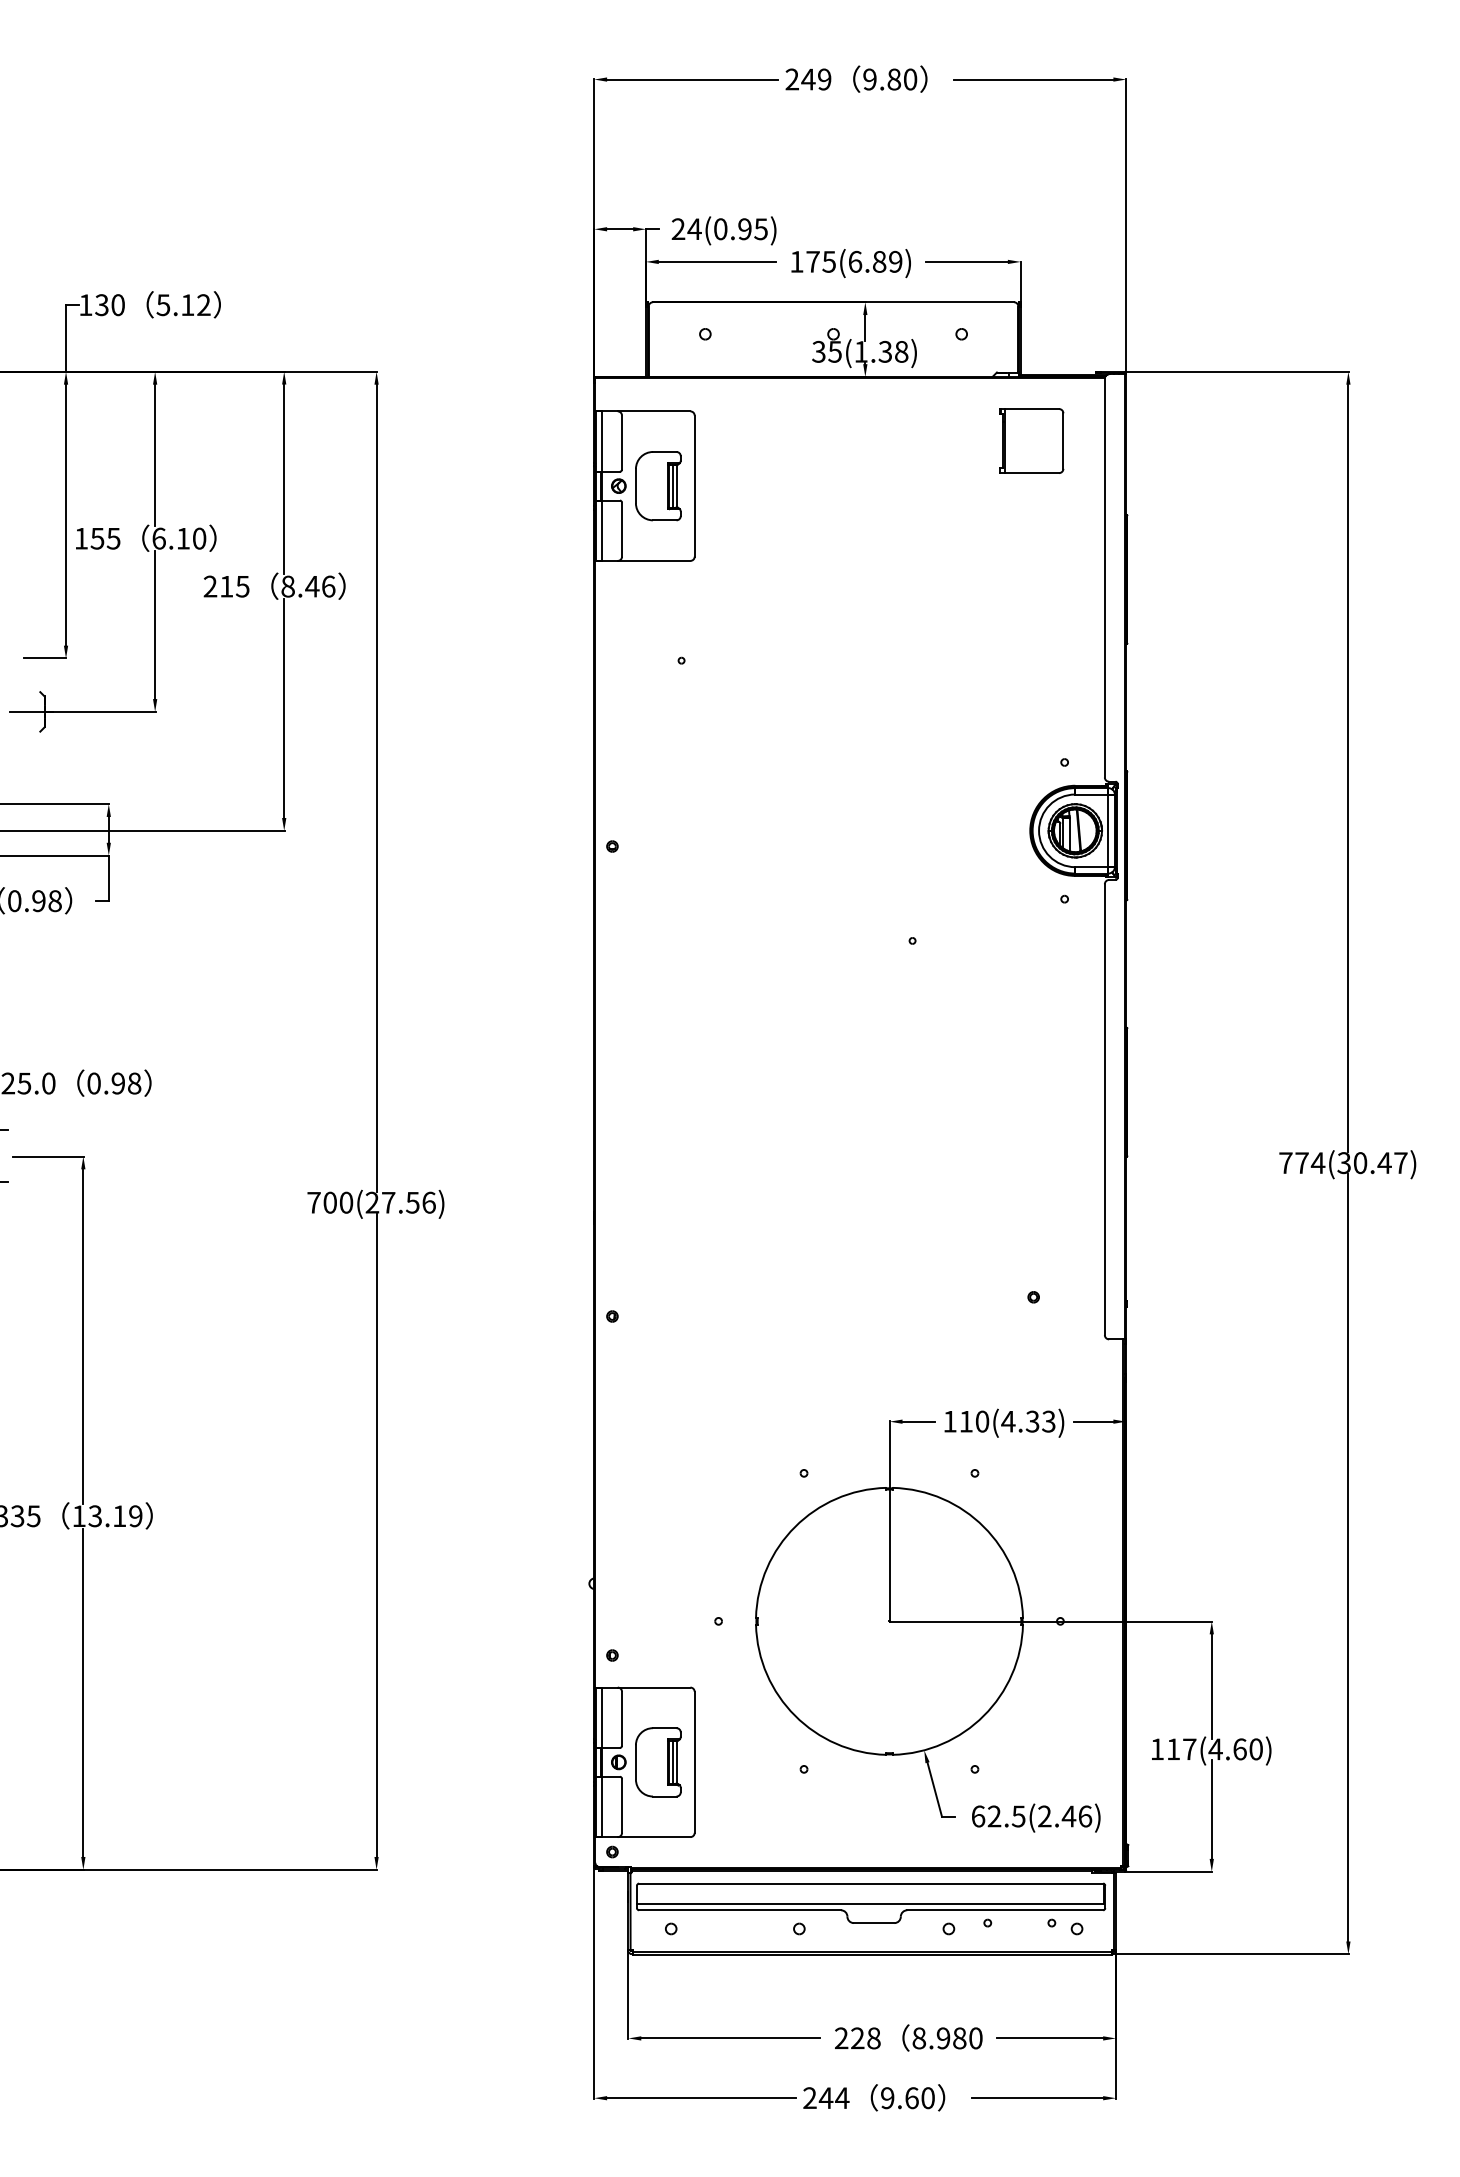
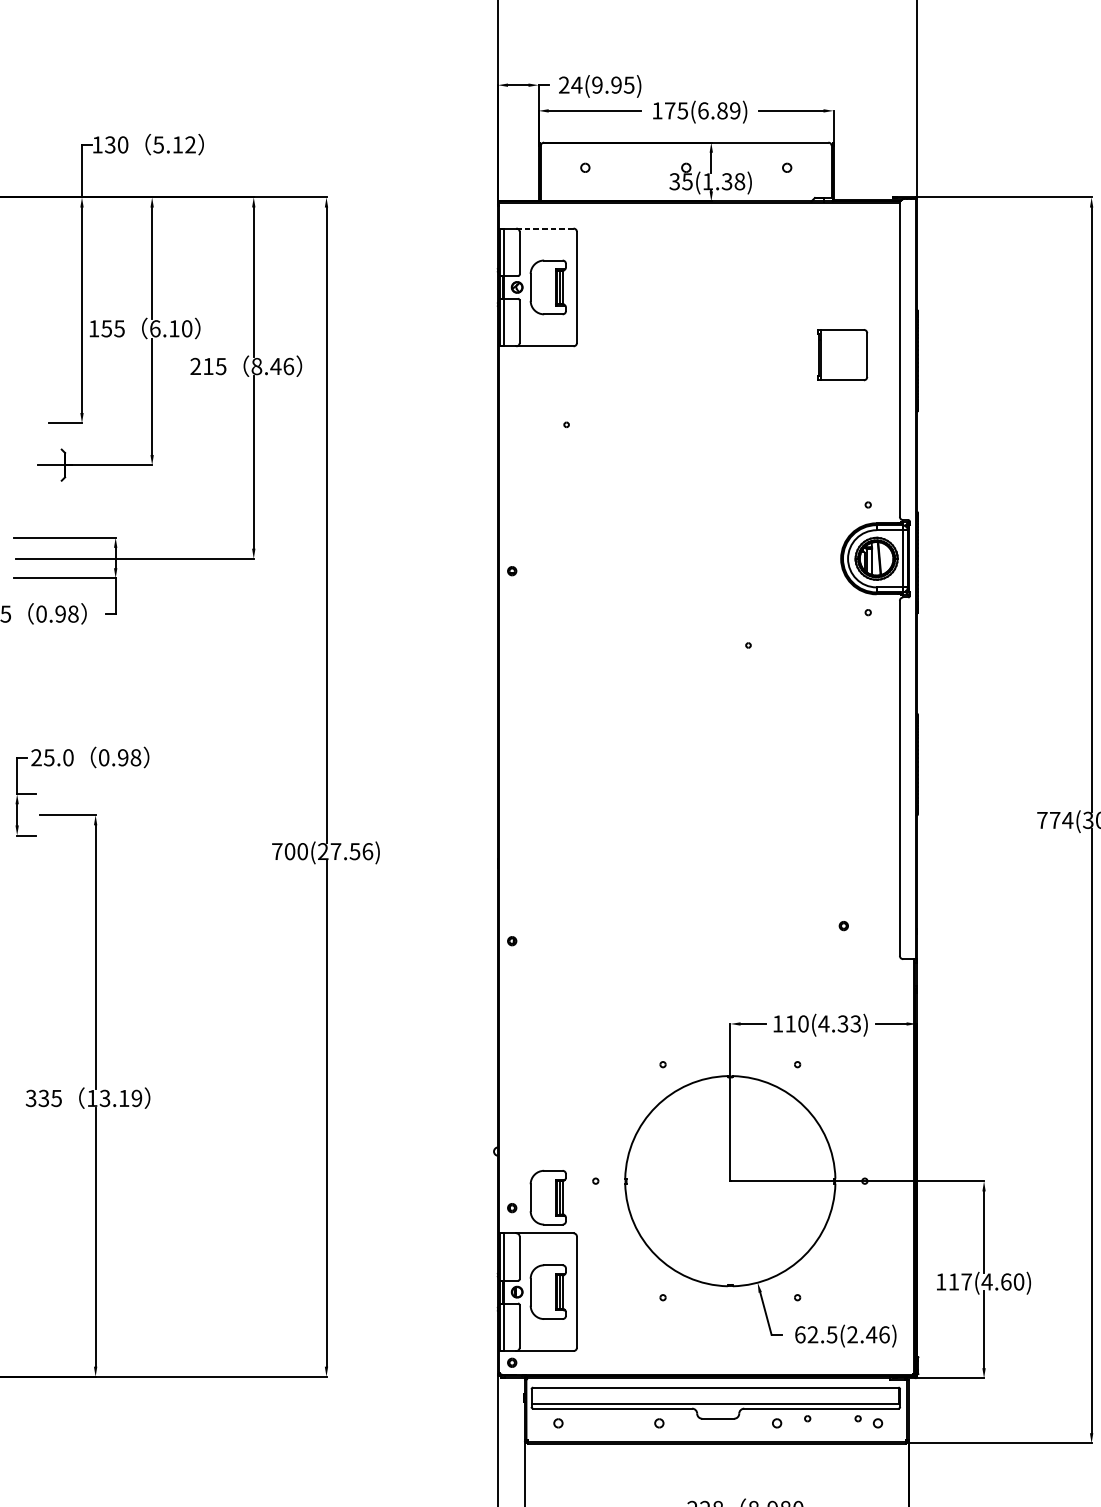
text: (720, 229) -> (597, 85), 24(0.95) -> 24(9.95)
line: (653, 411) -> (544, 228), solid -> dashed
part: (1031, 440) -> (842, 354), moved
part: (658, 1642) -> (548, 1197), added

